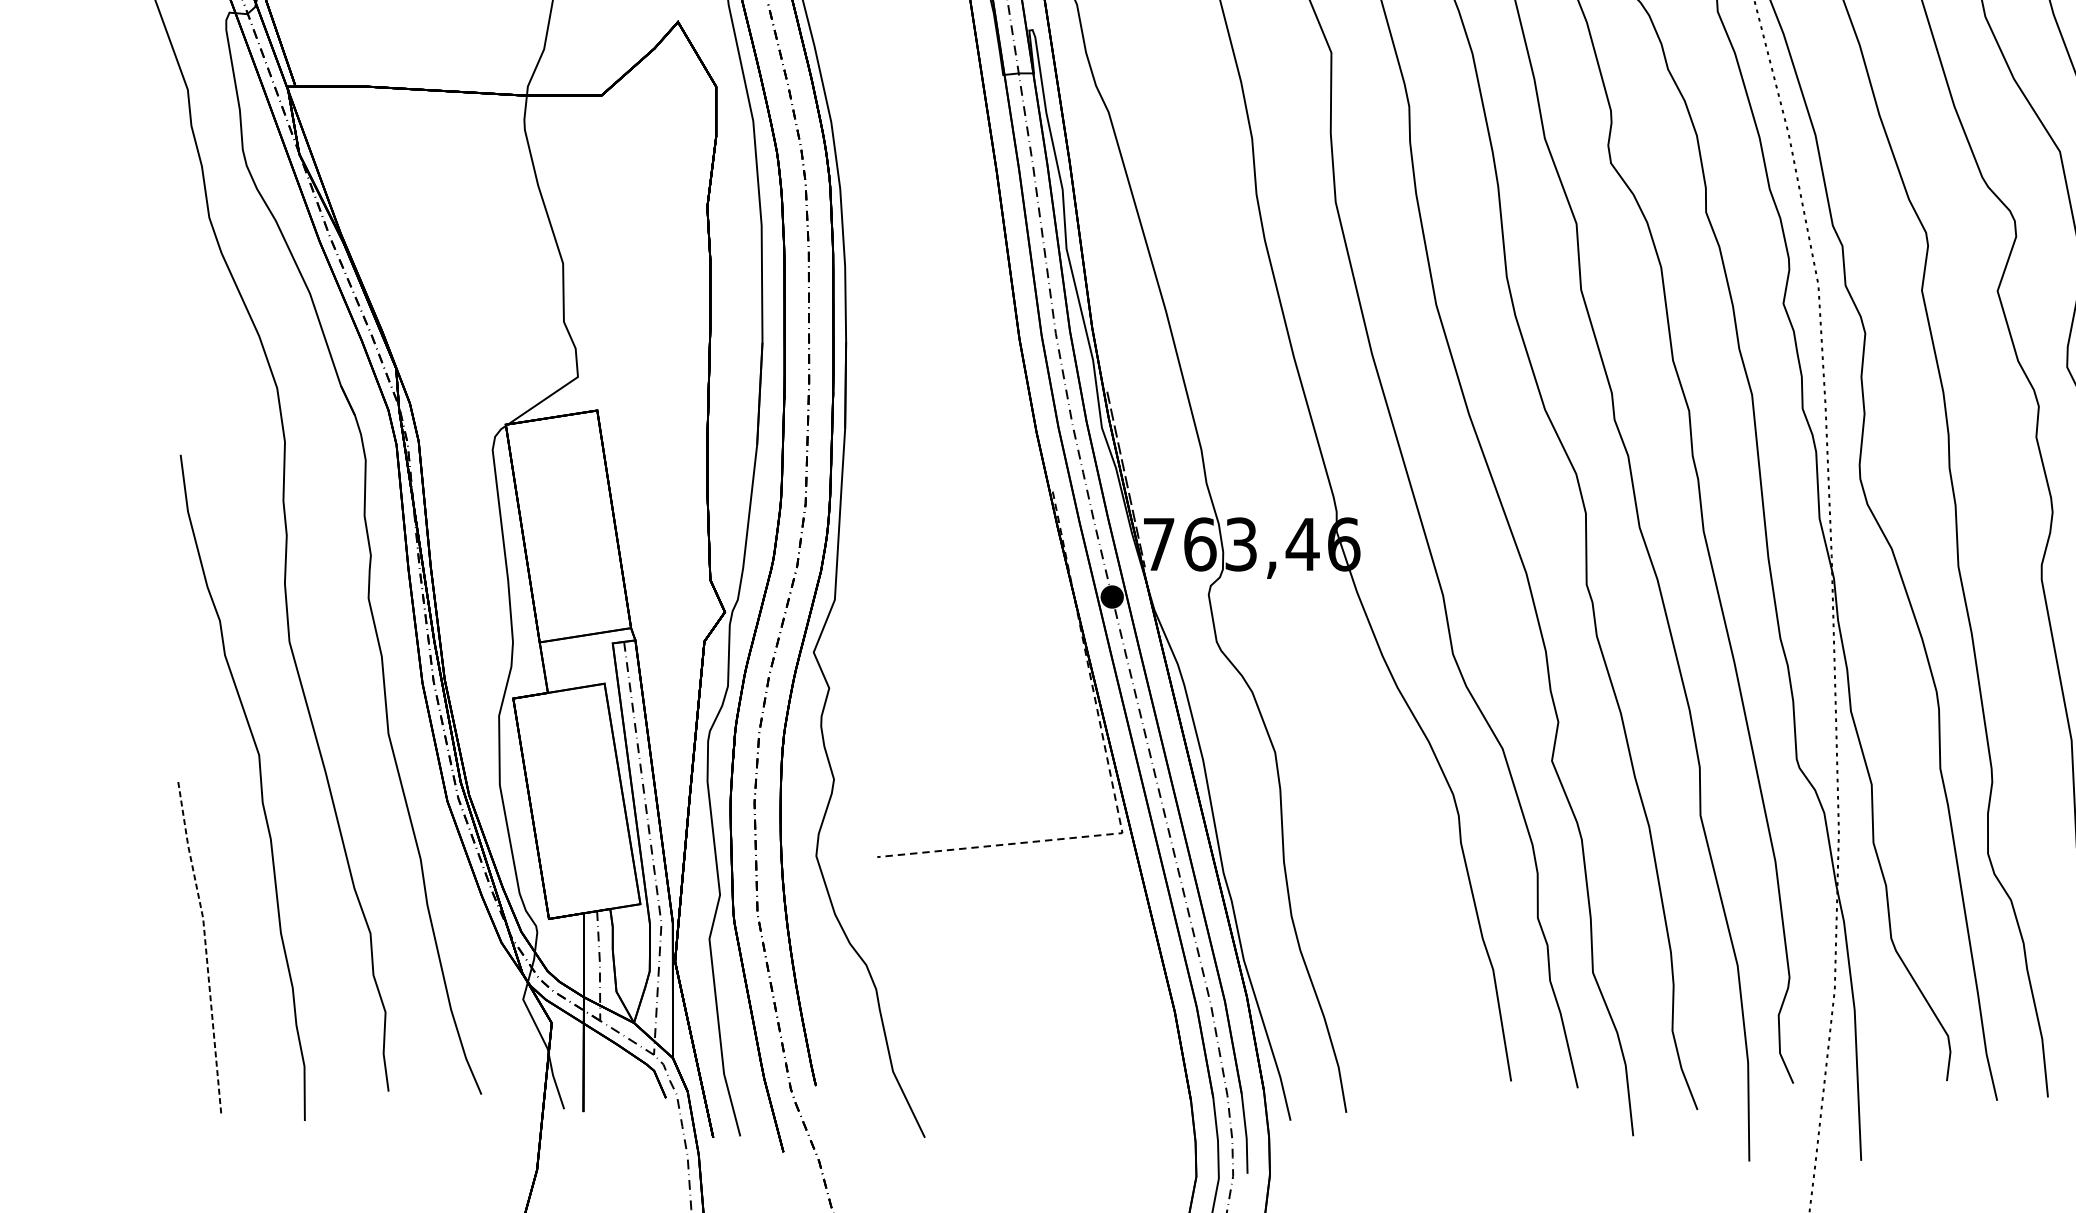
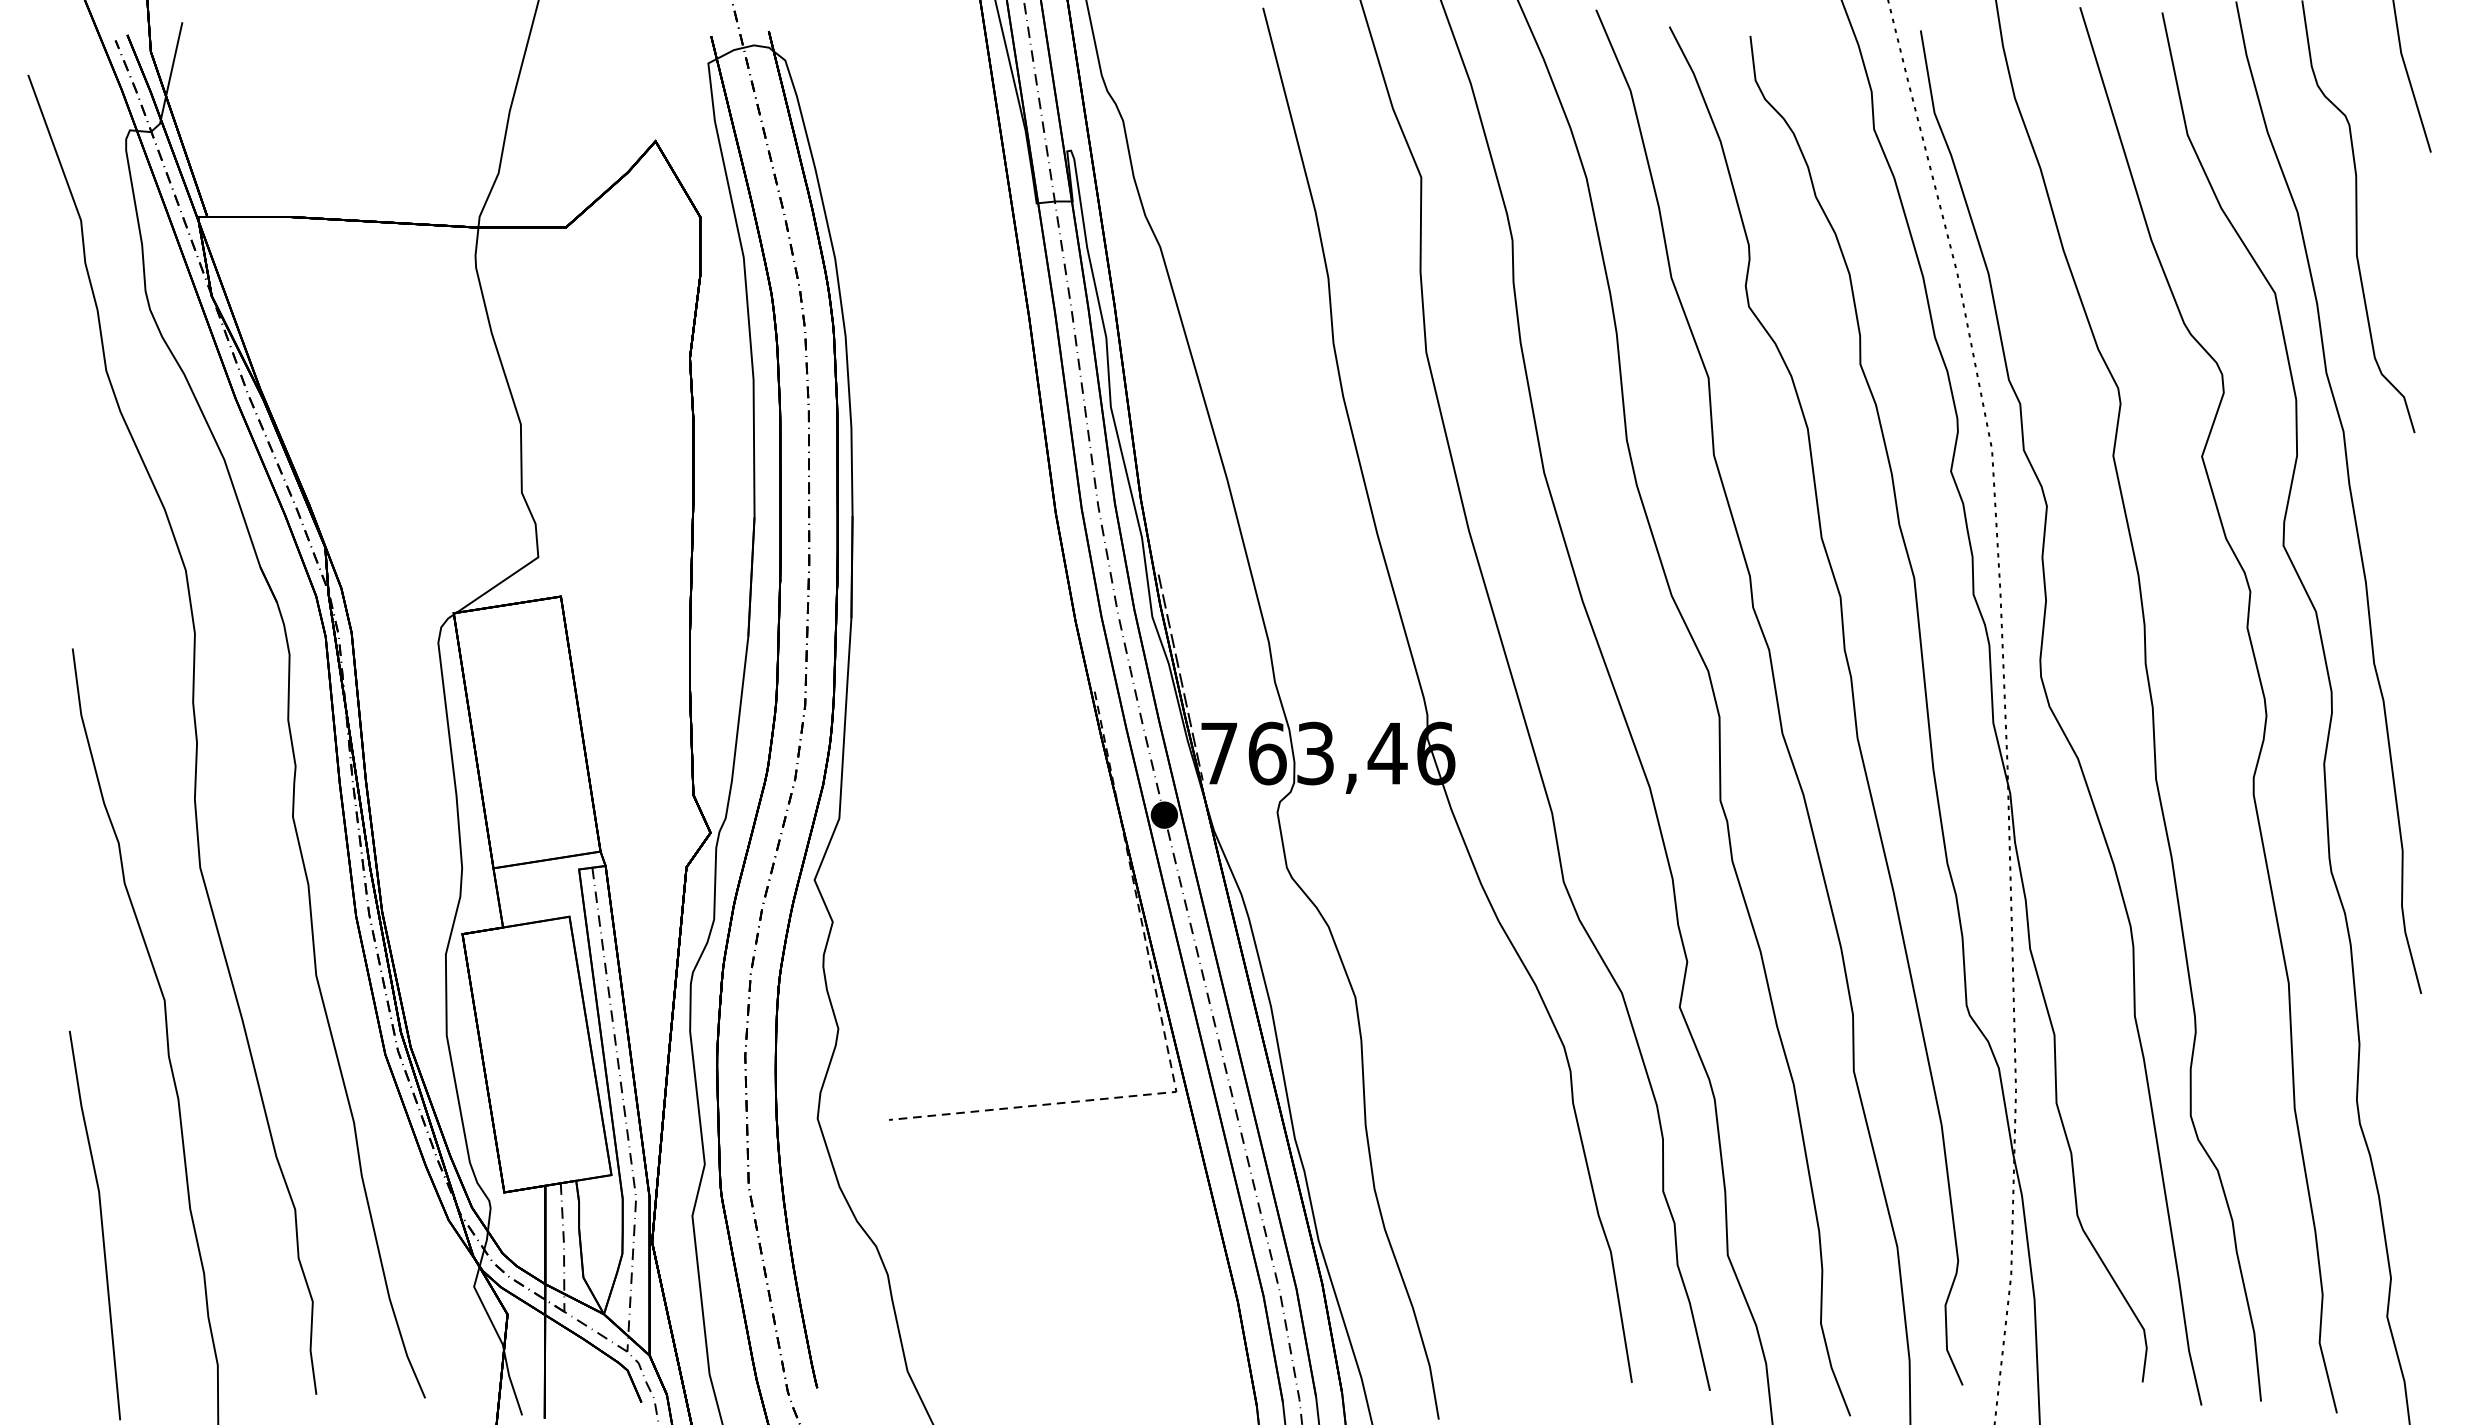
line: (205, 944) -> (101, 1222), dashed -> solid

